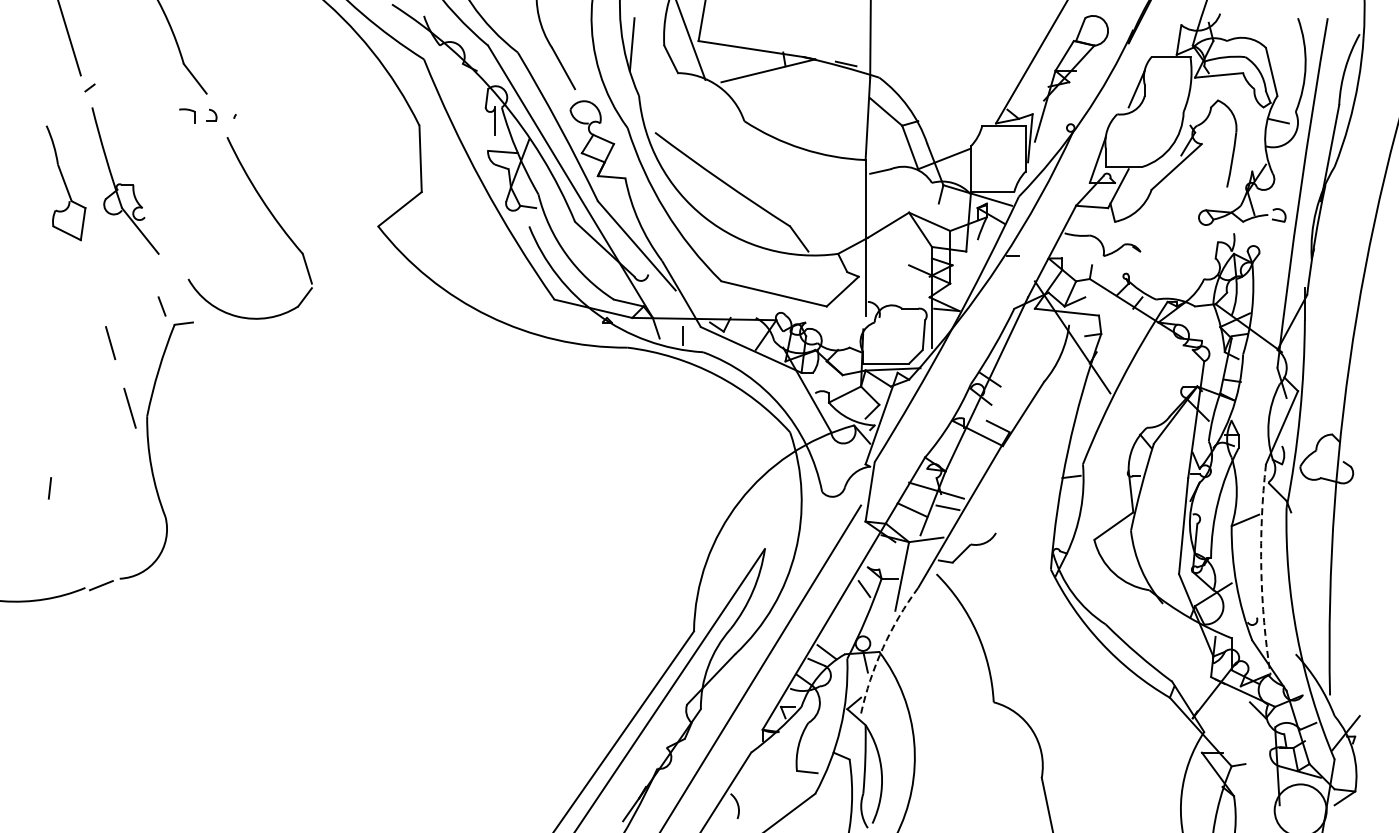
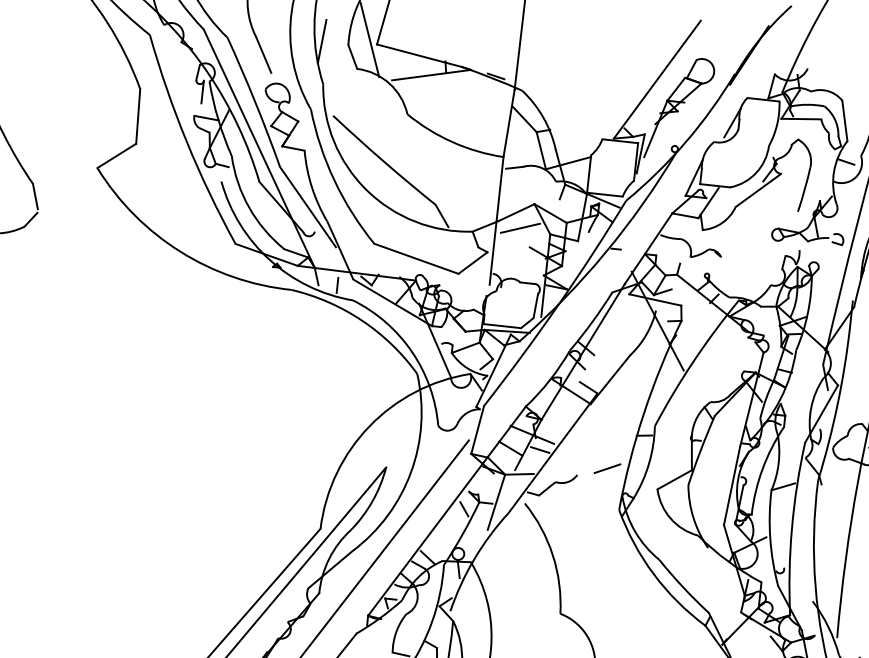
line: (895, 243) -> (520, 228), added
line: (1031, 521) -> (607, 468), added
arc: (1261, 569) -> (792, 528), dashed -> solid
arc: (883, 647) -> (474, 558), dashed -> solid

